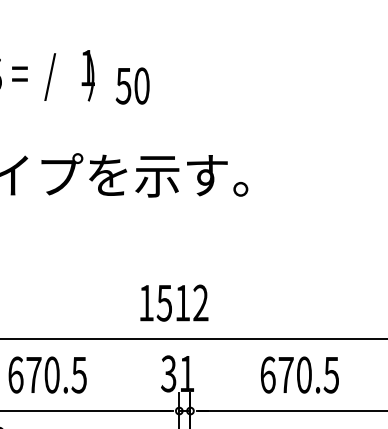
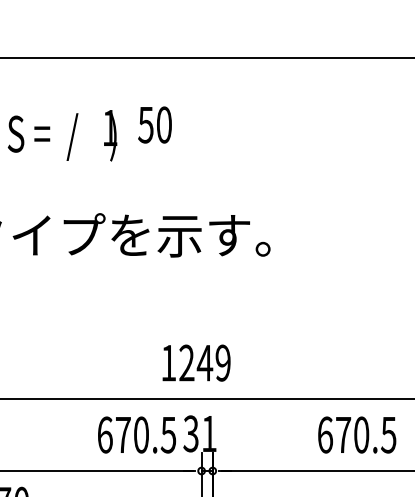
text: (132, 85) -> (154, 124), moved
text: (182, 302) -> (204, 362), 1512 -> 1249
text: (47, 374) -> (136, 434), moved
text: (300, 374) -> (357, 434), moved

